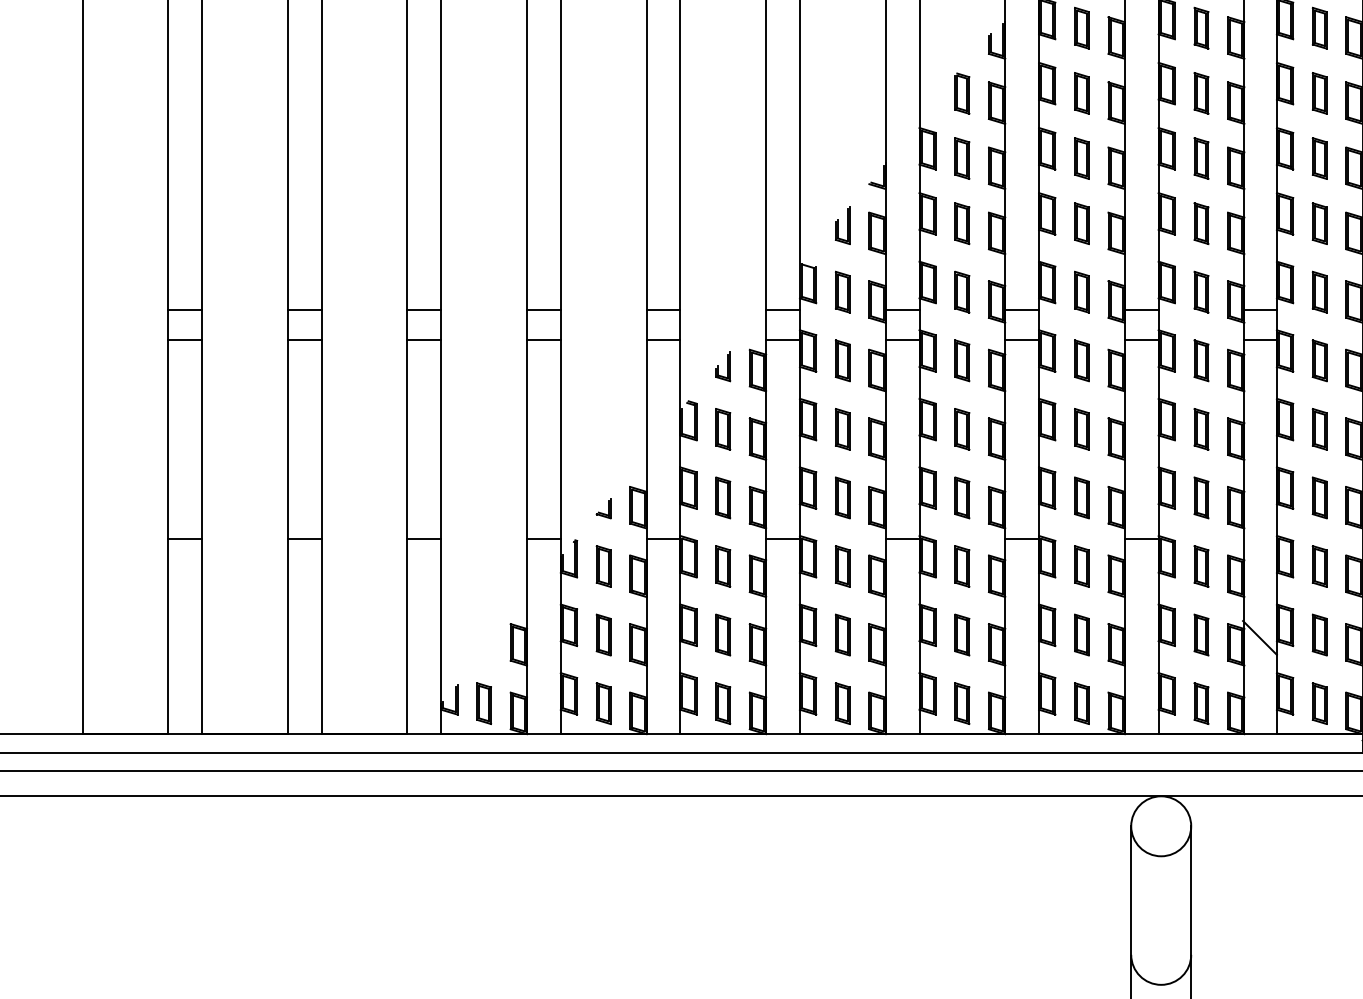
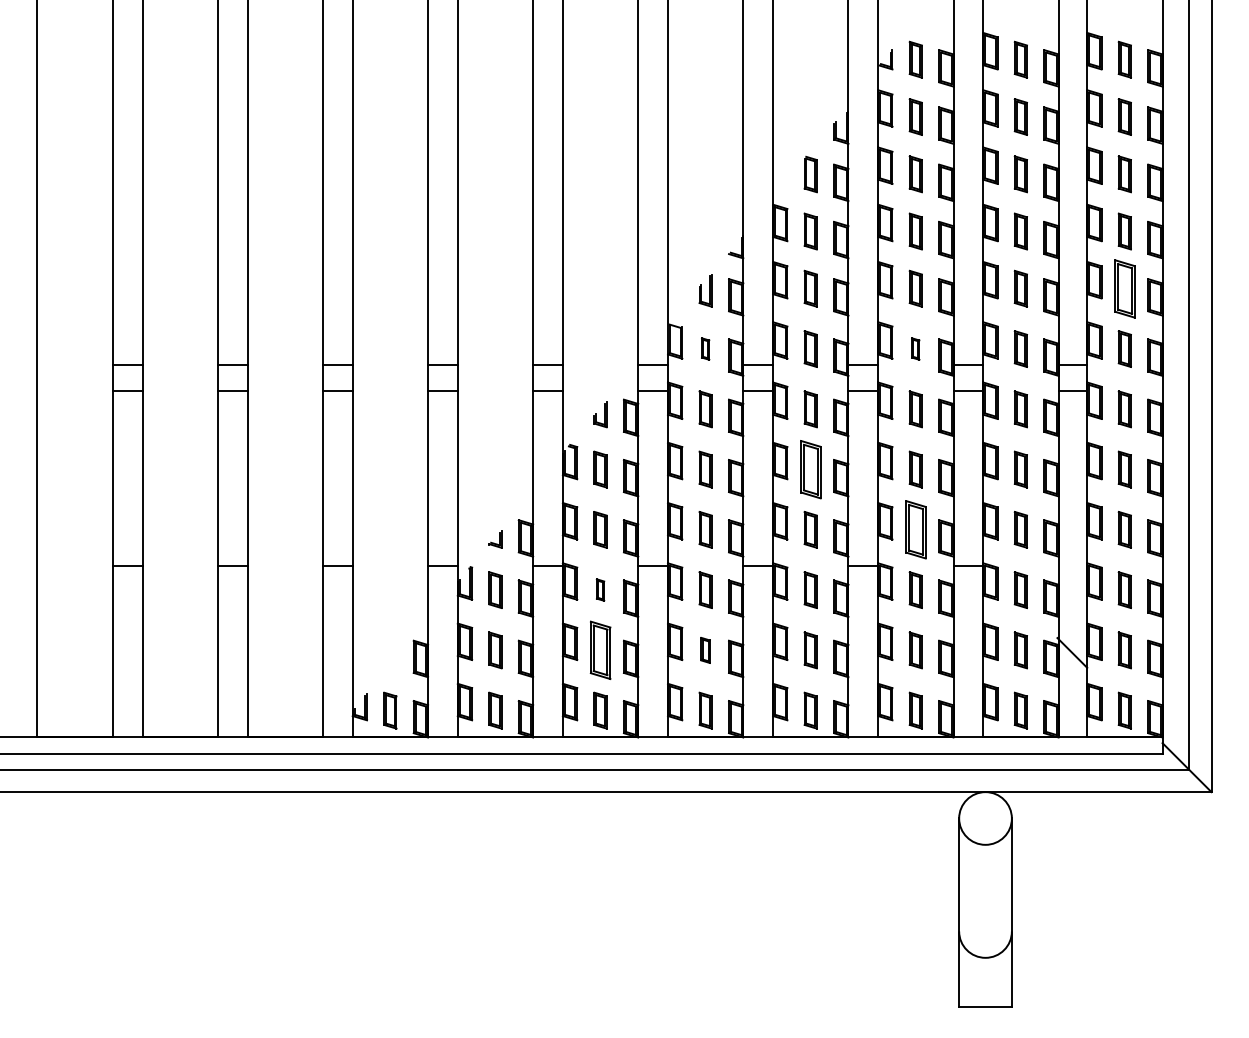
part: (1319, 223) -> (1124, 288), size x1.6
part: (842, 291) -> (705, 348), size x0.6
part: (1081, 291) -> (915, 348), size x0.6
part: (962, 429) -> (810, 469), size x1.6
part: (1081, 497) -> (915, 529), size x1.6
part: (723, 565) -> (600, 589), size x0.6
part: (723, 635) -> (600, 650), size x1.6
part: (842, 635) -> (705, 650), size x0.7

